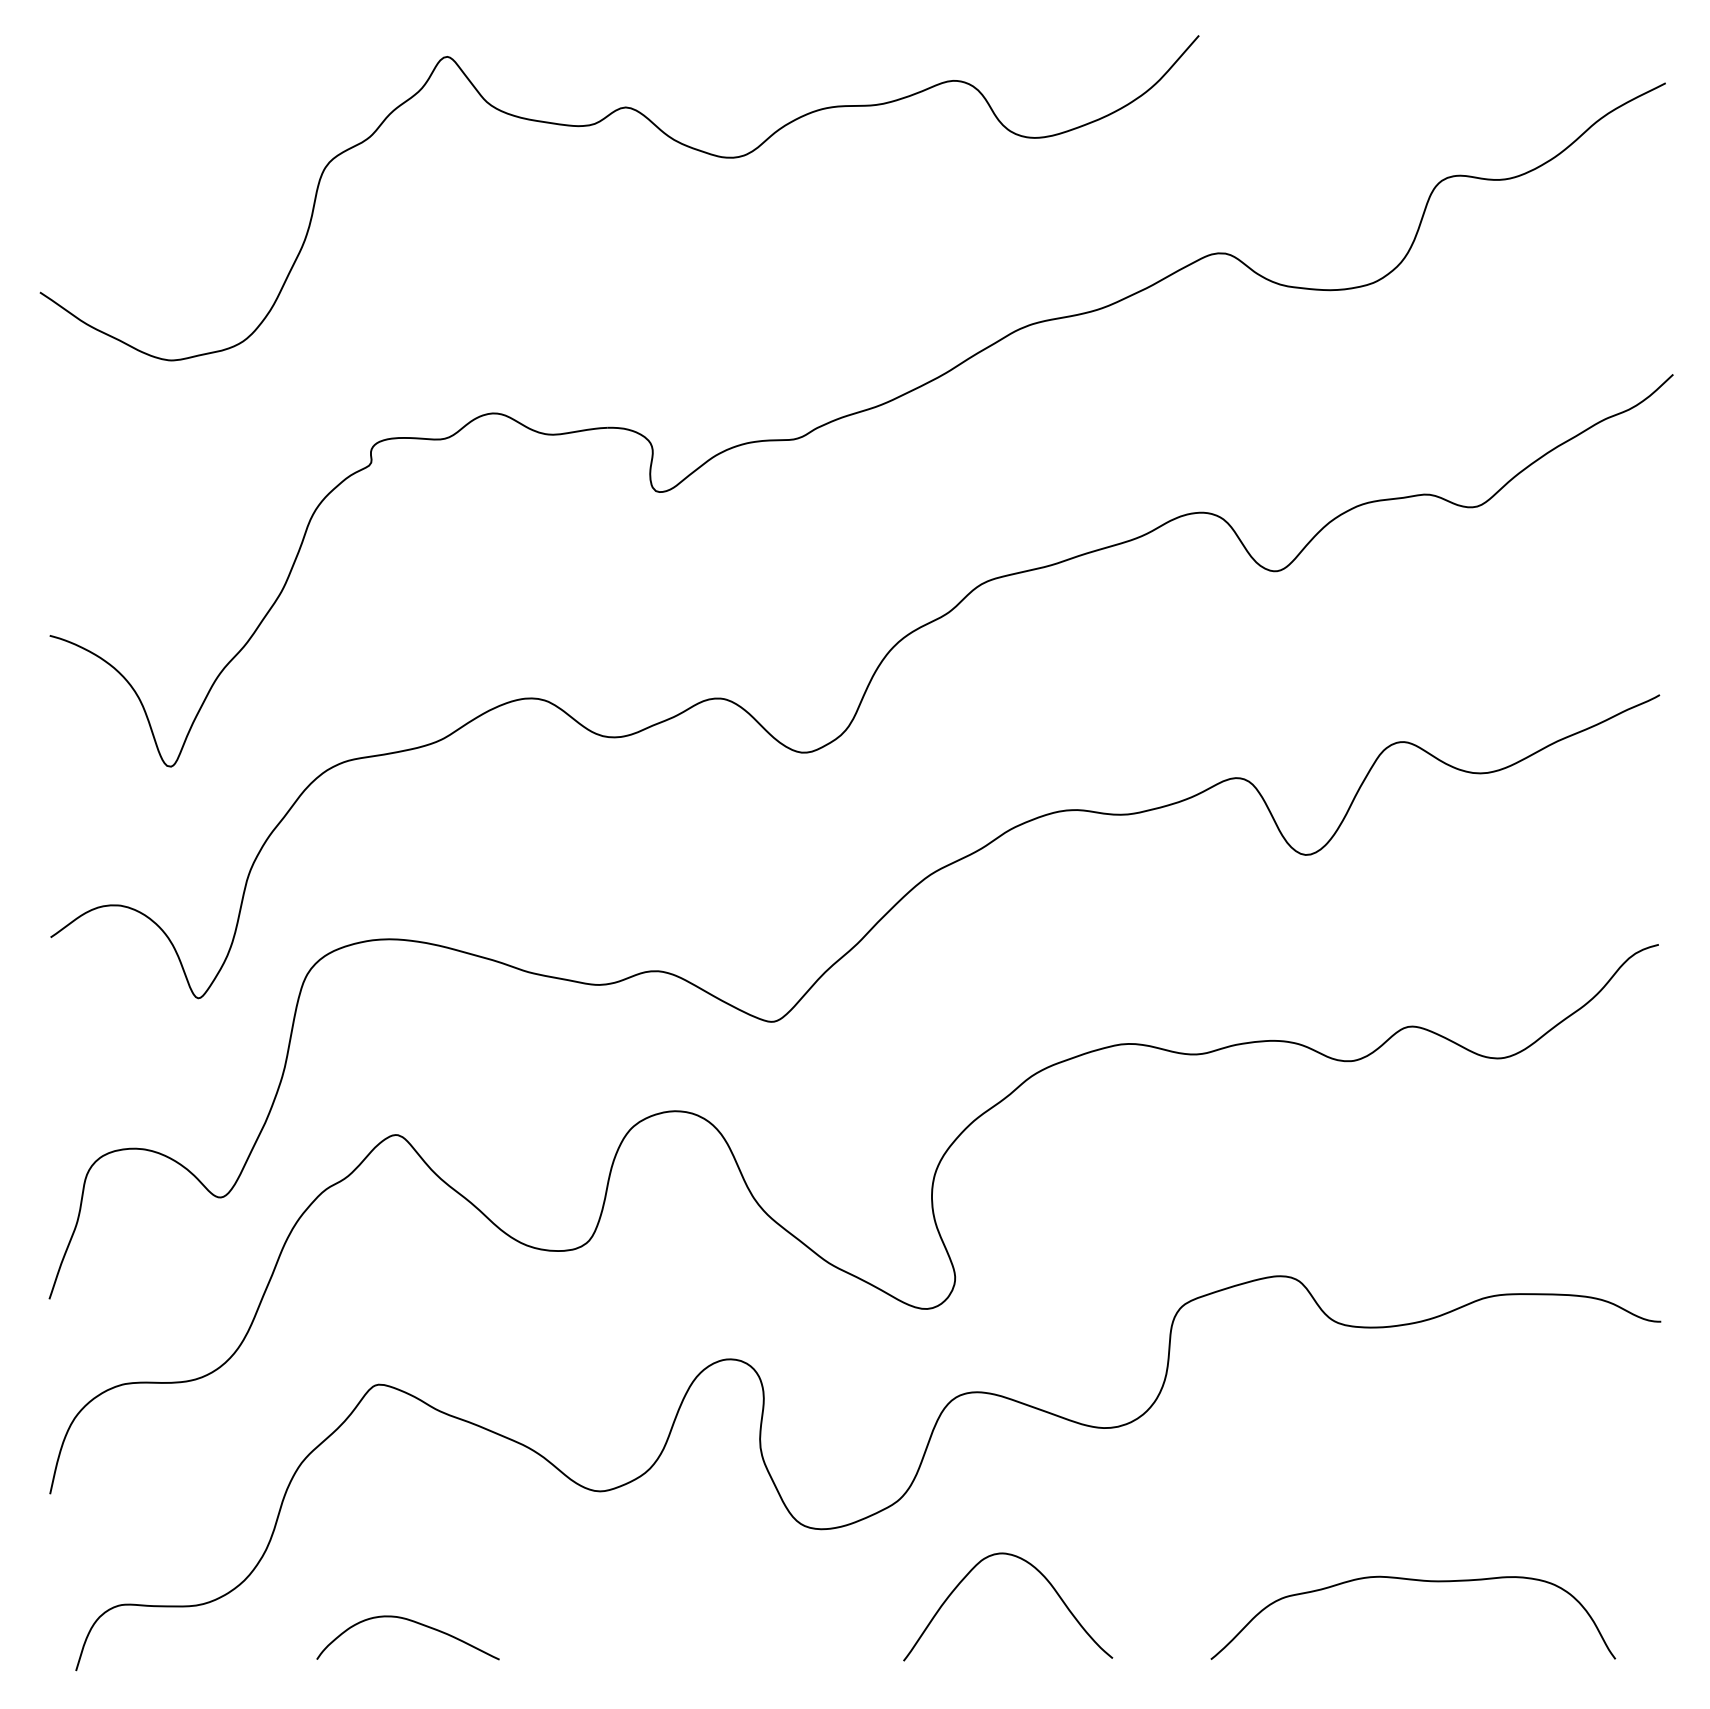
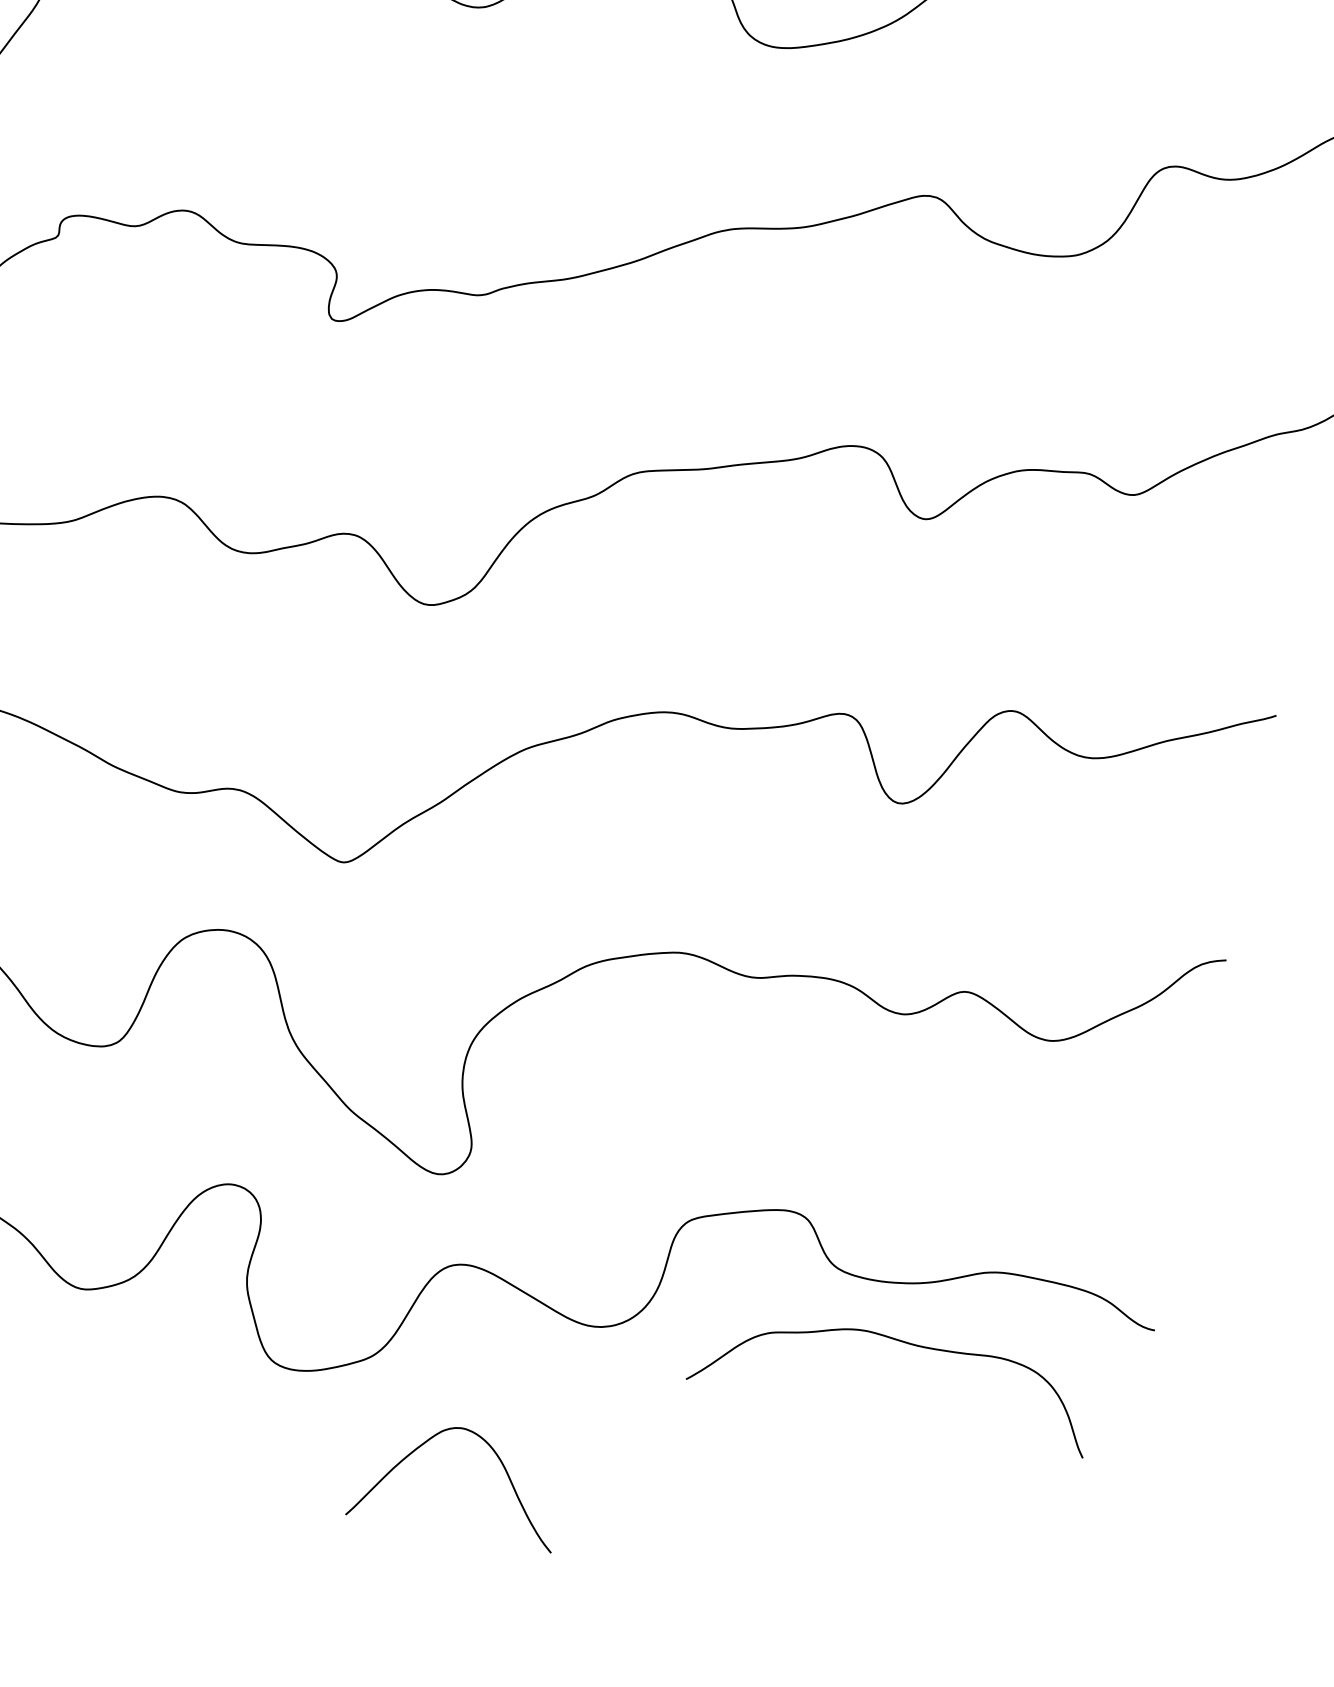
curve: (1417, 1581) -> (903, 1343), moved

